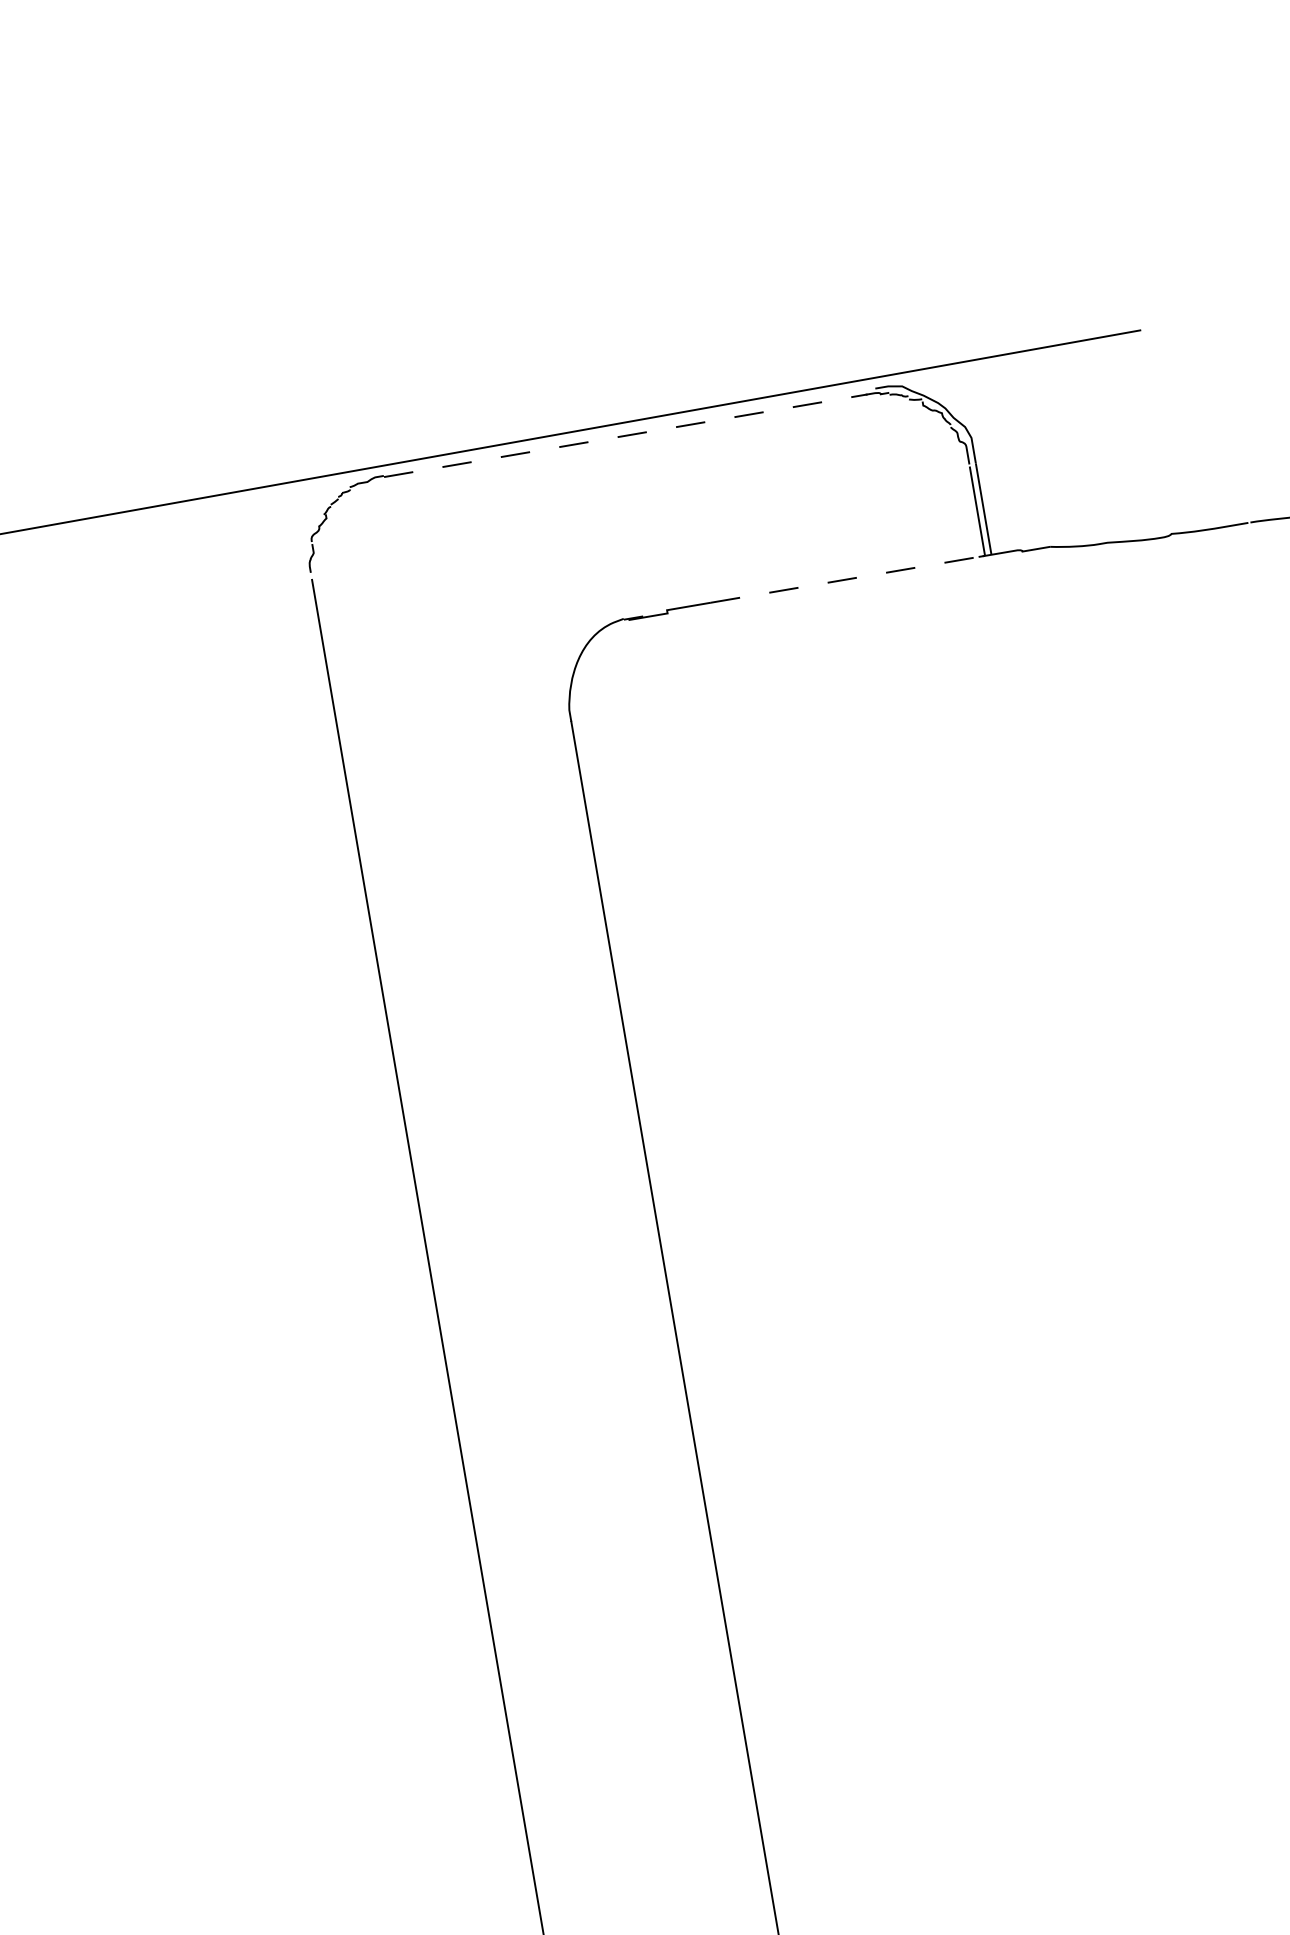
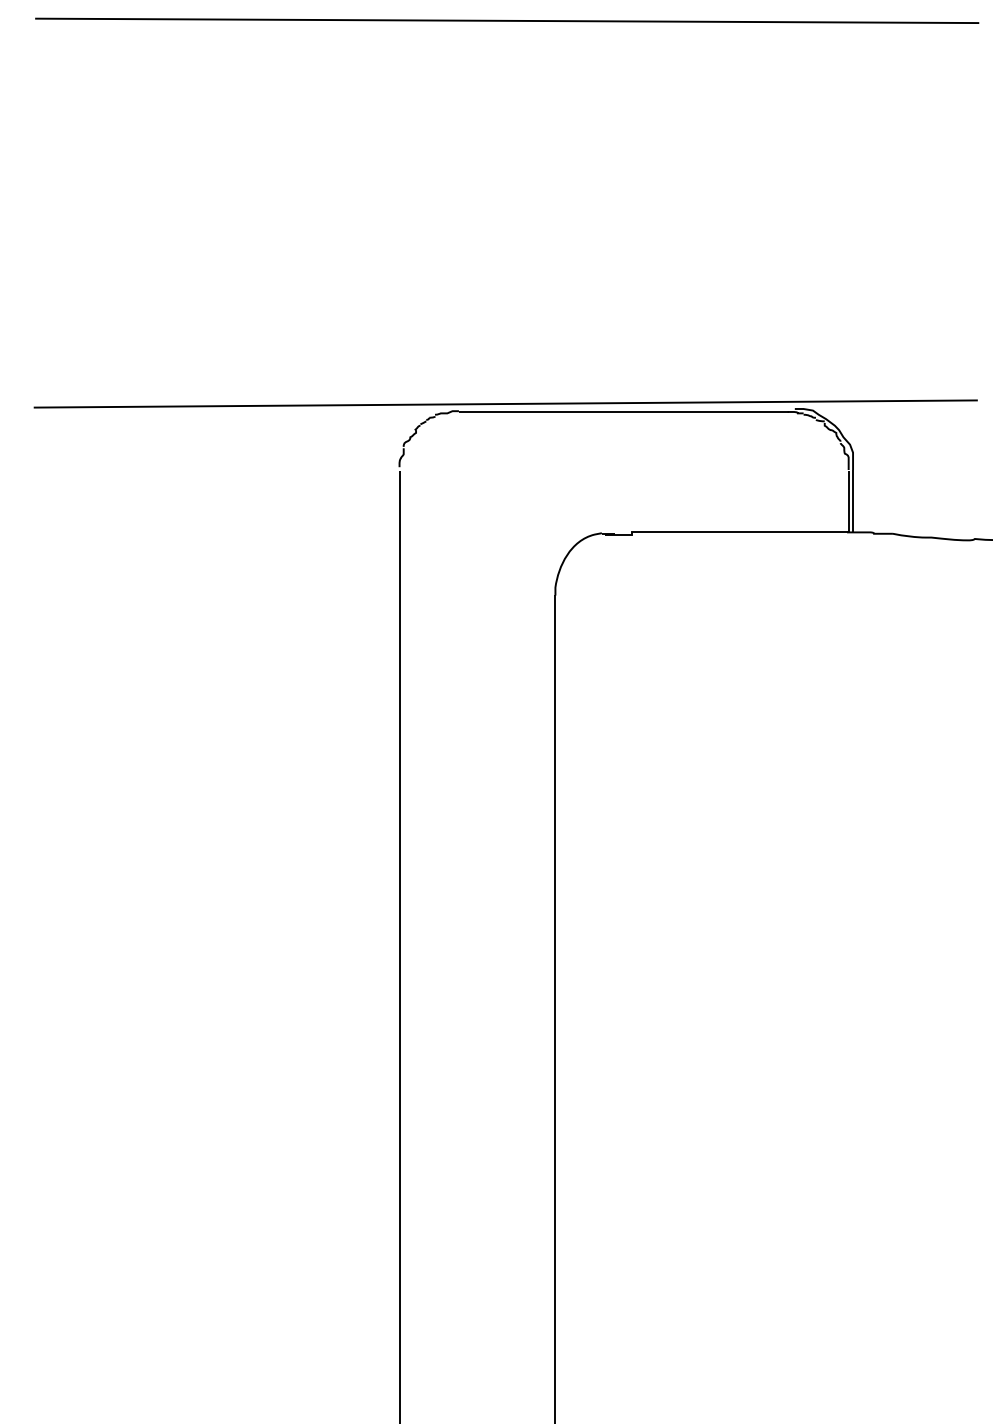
line: (626, 434) -> (624, 411), dashed -> solid
line: (845, 579) -> (753, 532), dashed -> solid

